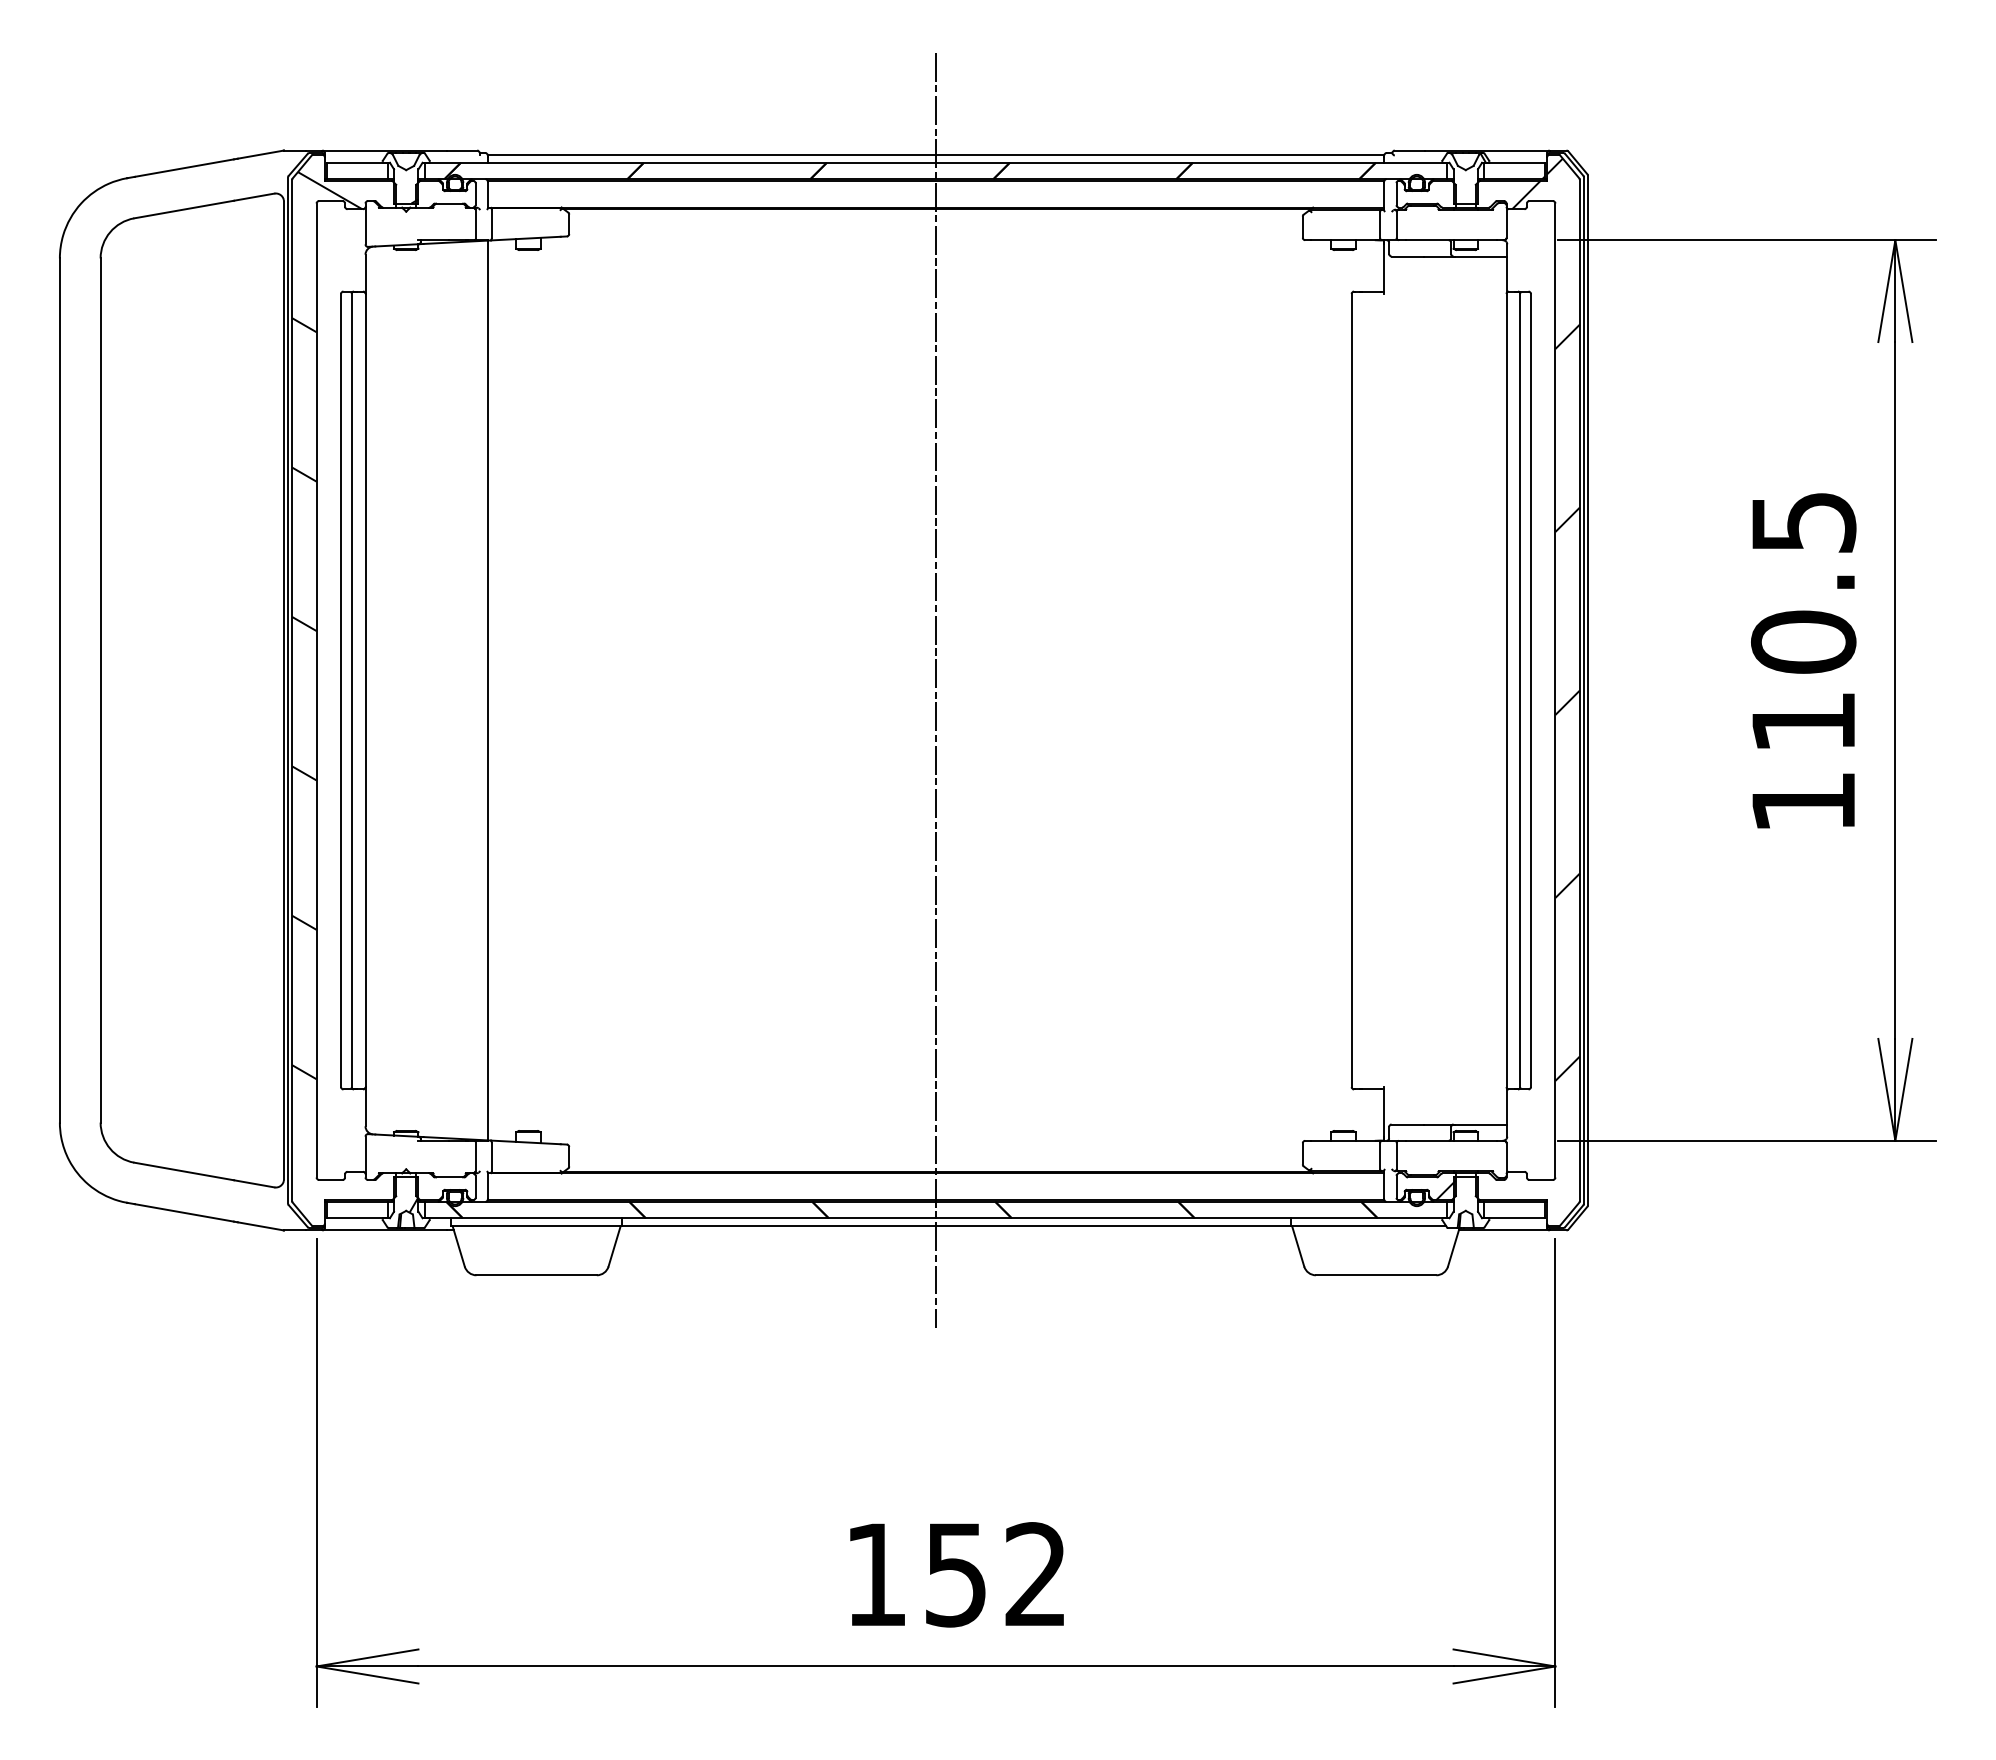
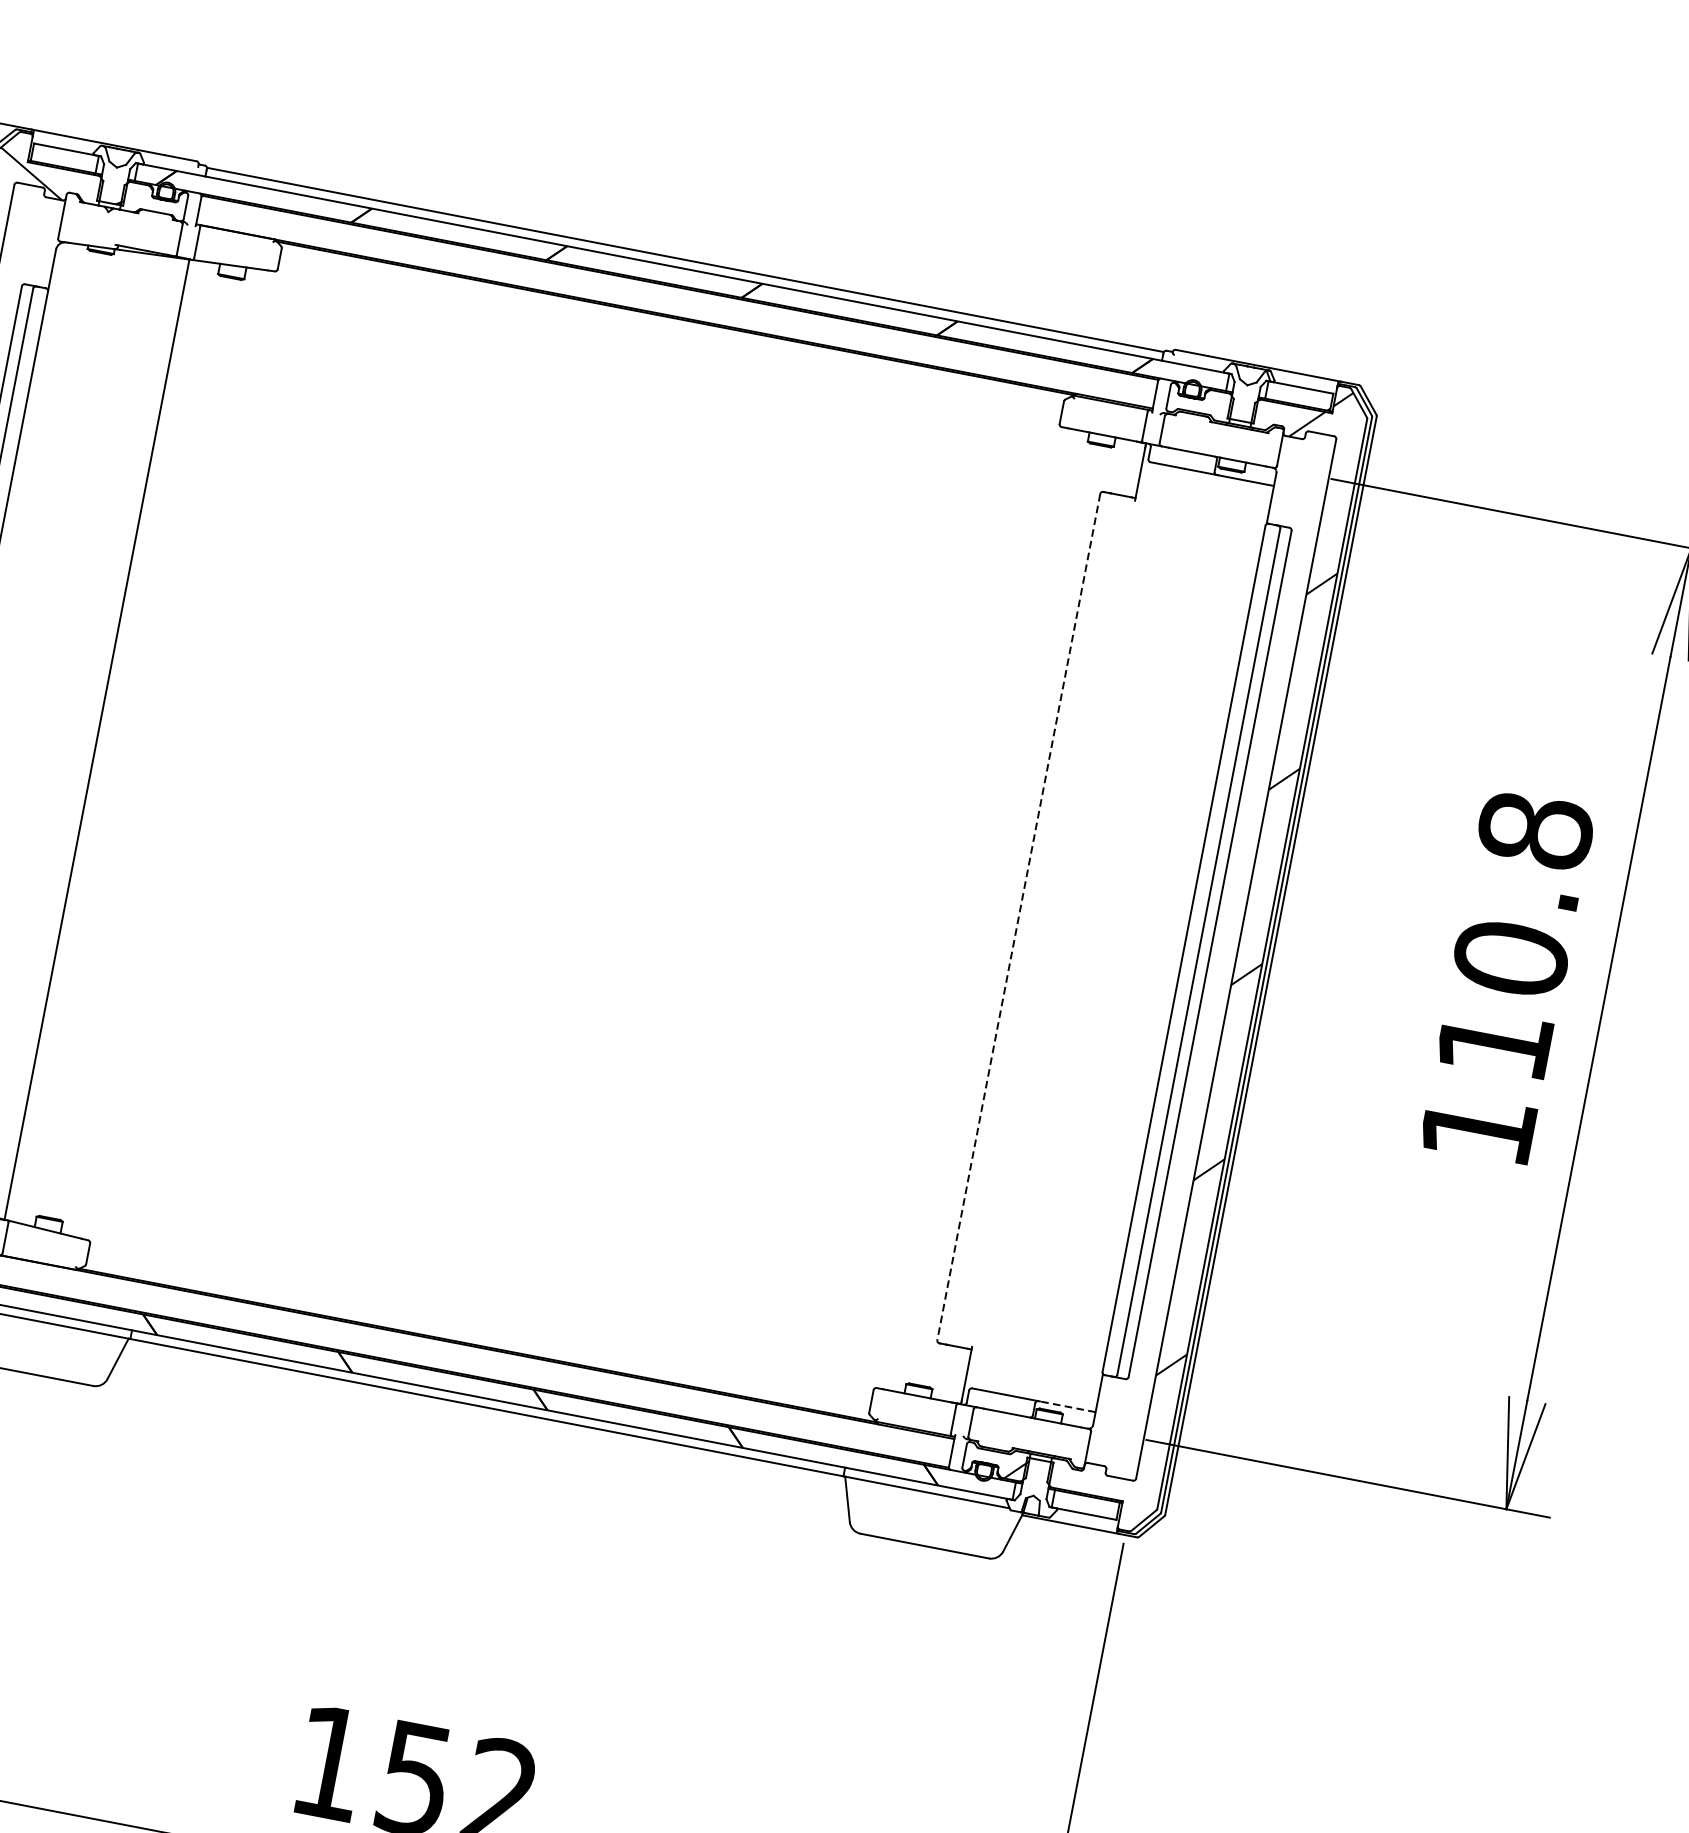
text: (1803, 521) -> (1535, 829), 110.5 -> 110.8
line: (936, 690) -> (575, 831), removed
line: (1351, 690) -> (1018, 917), solid -> dashed
line: (1480, 1124) -> (1067, 1406), solid -> dashed

